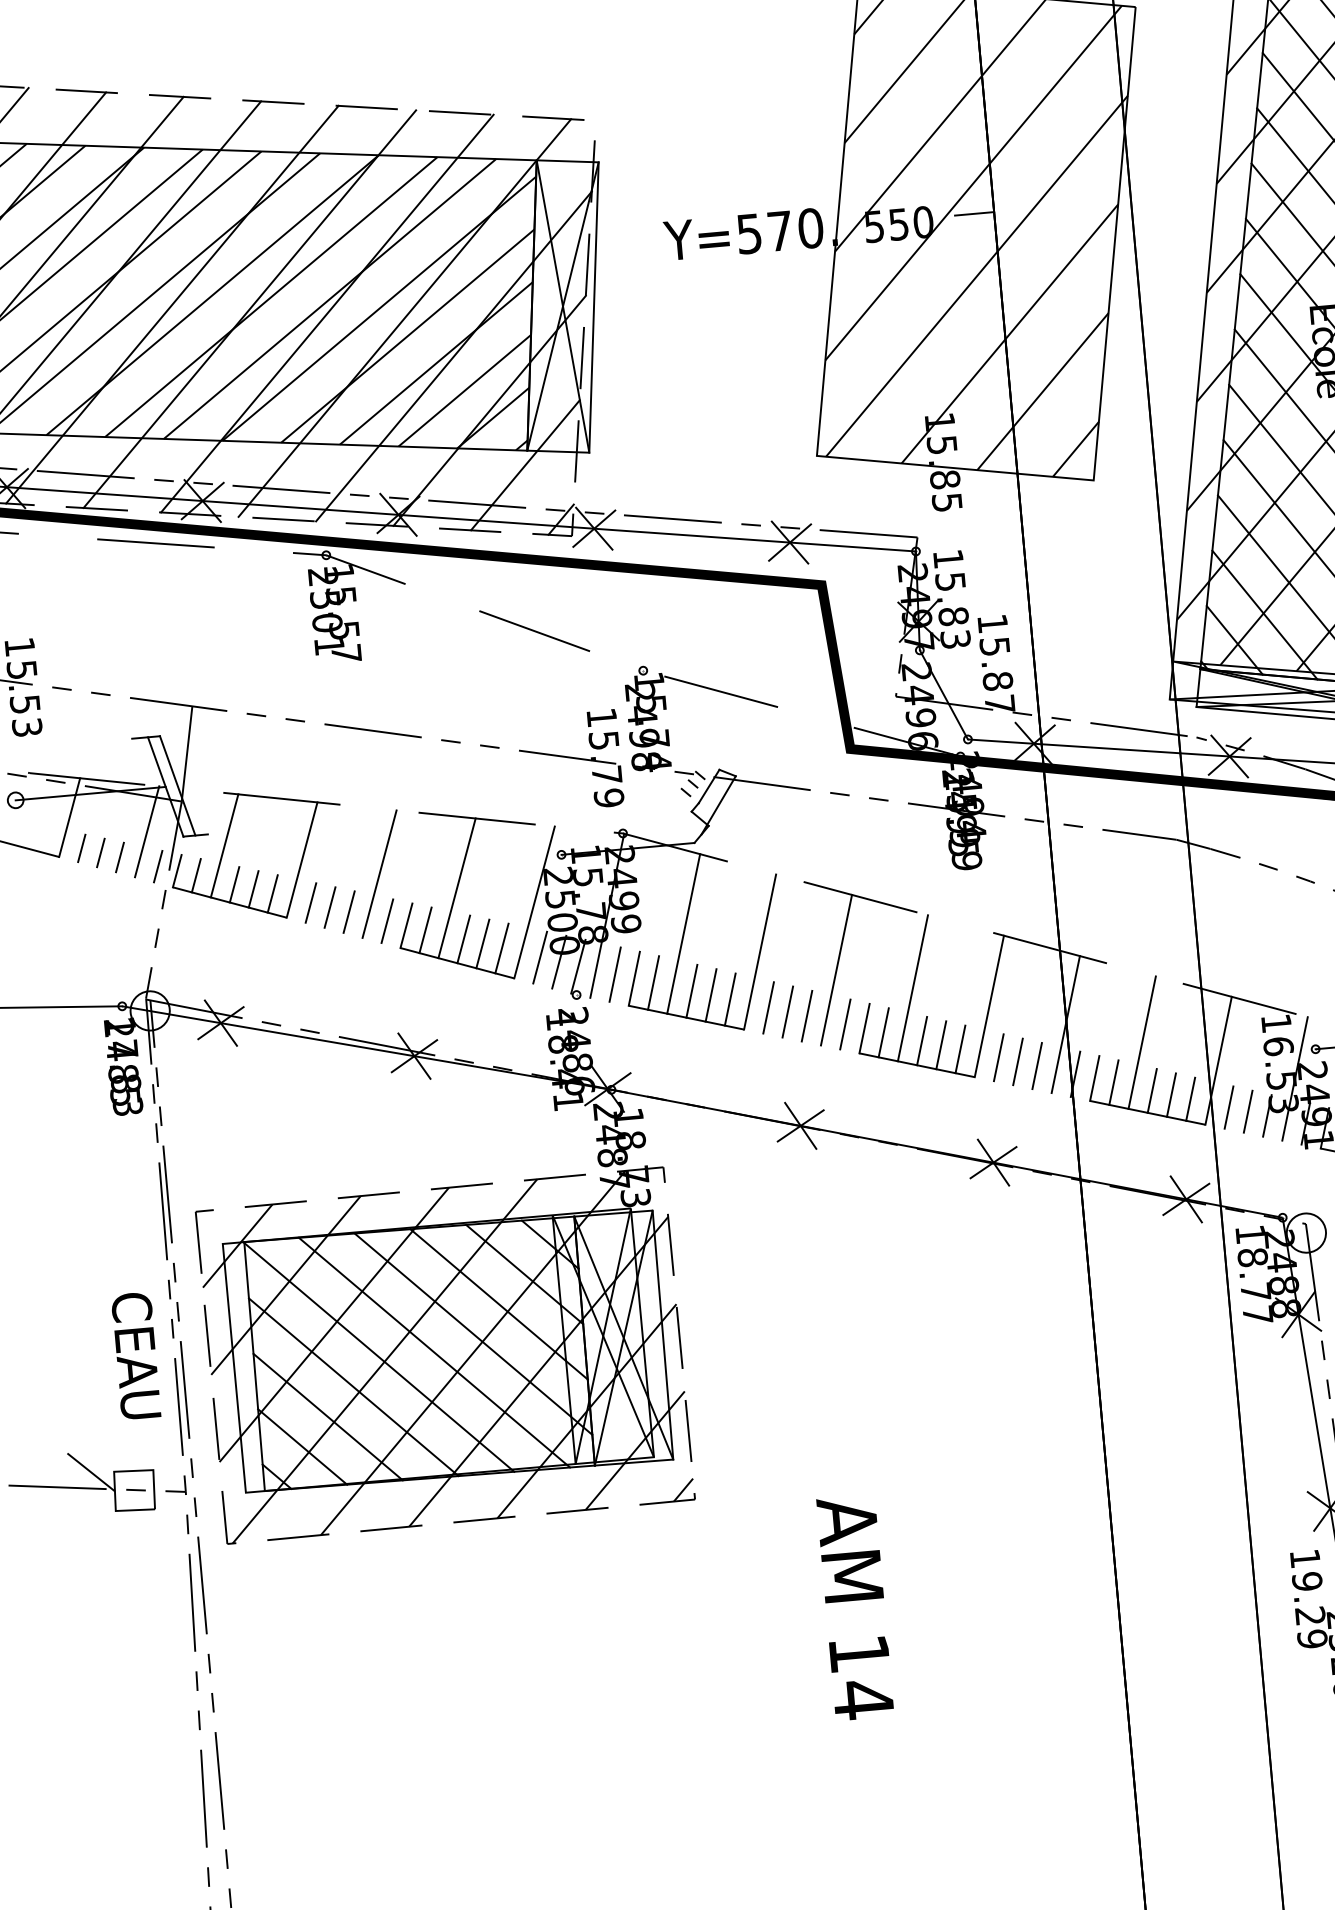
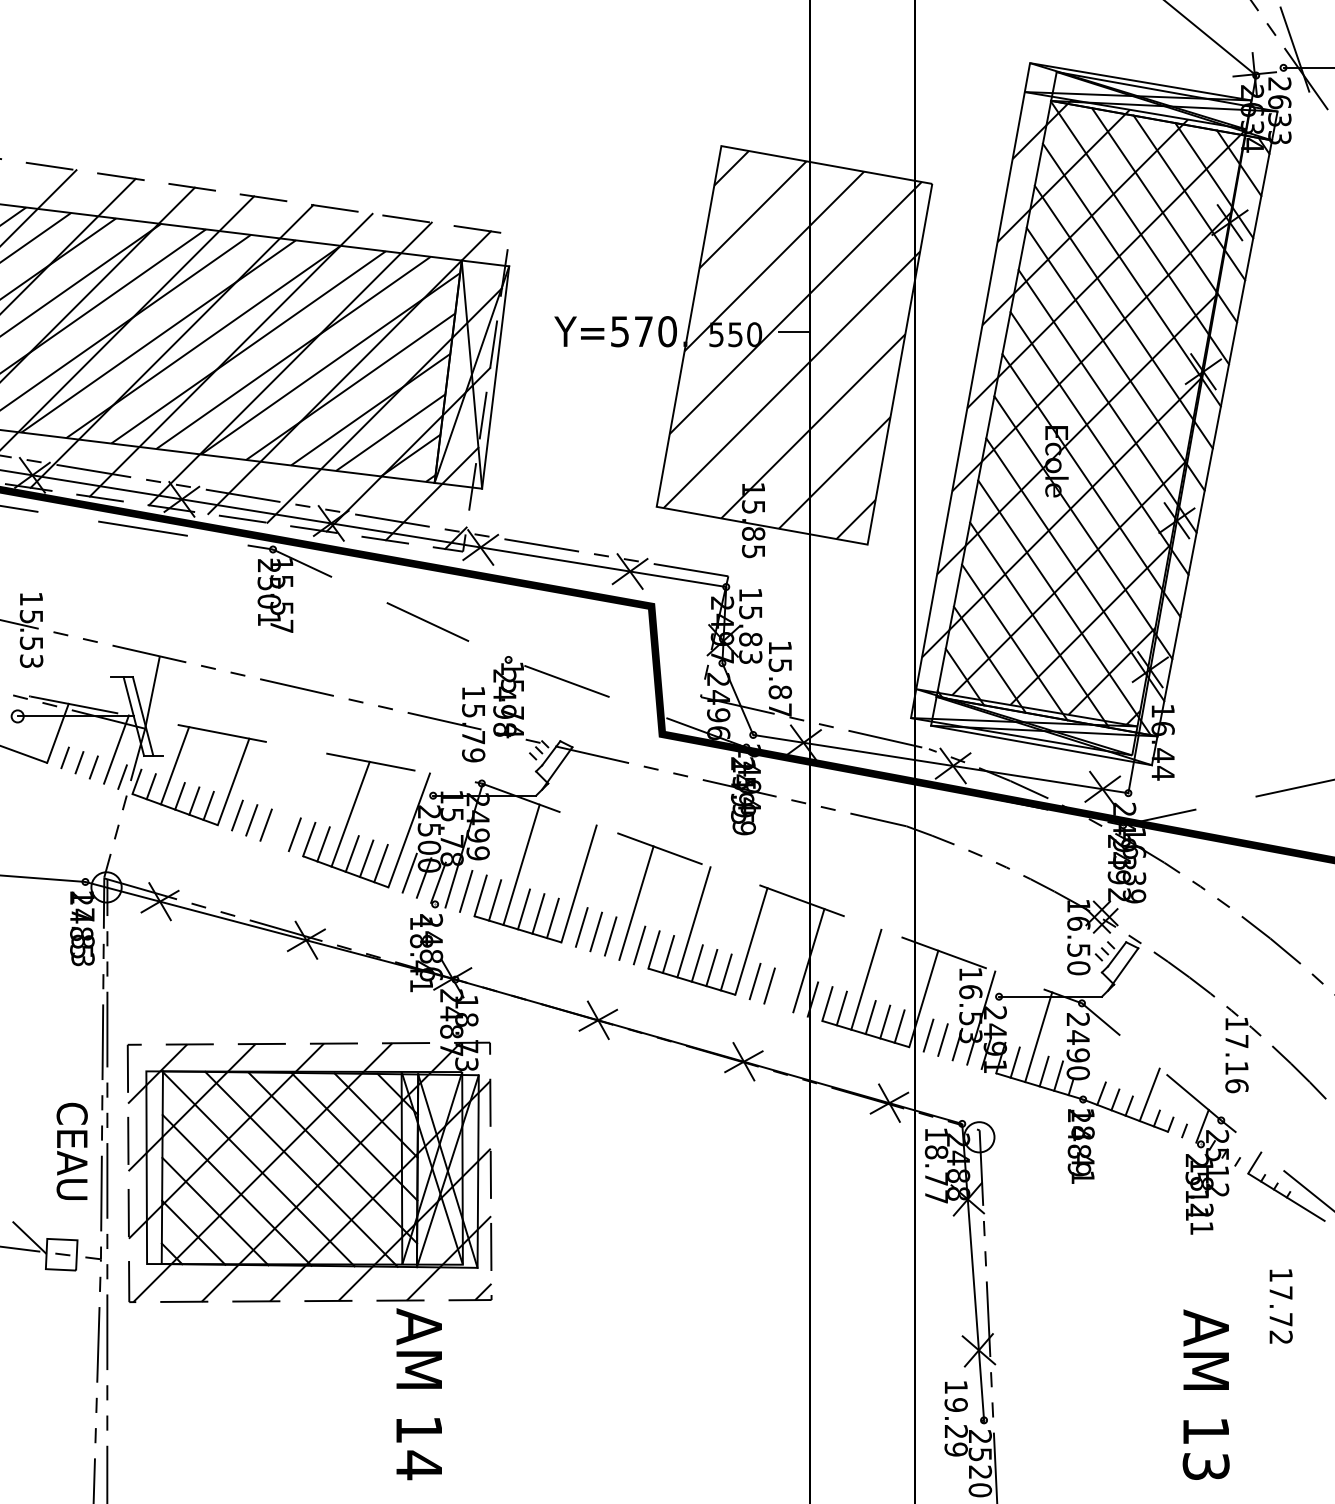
line: (378, 873) -> (291, 797), removed
line: (1036, 1066) -> (783, 990), removed
text: (854, 1608) -> (418, 1394), moved

